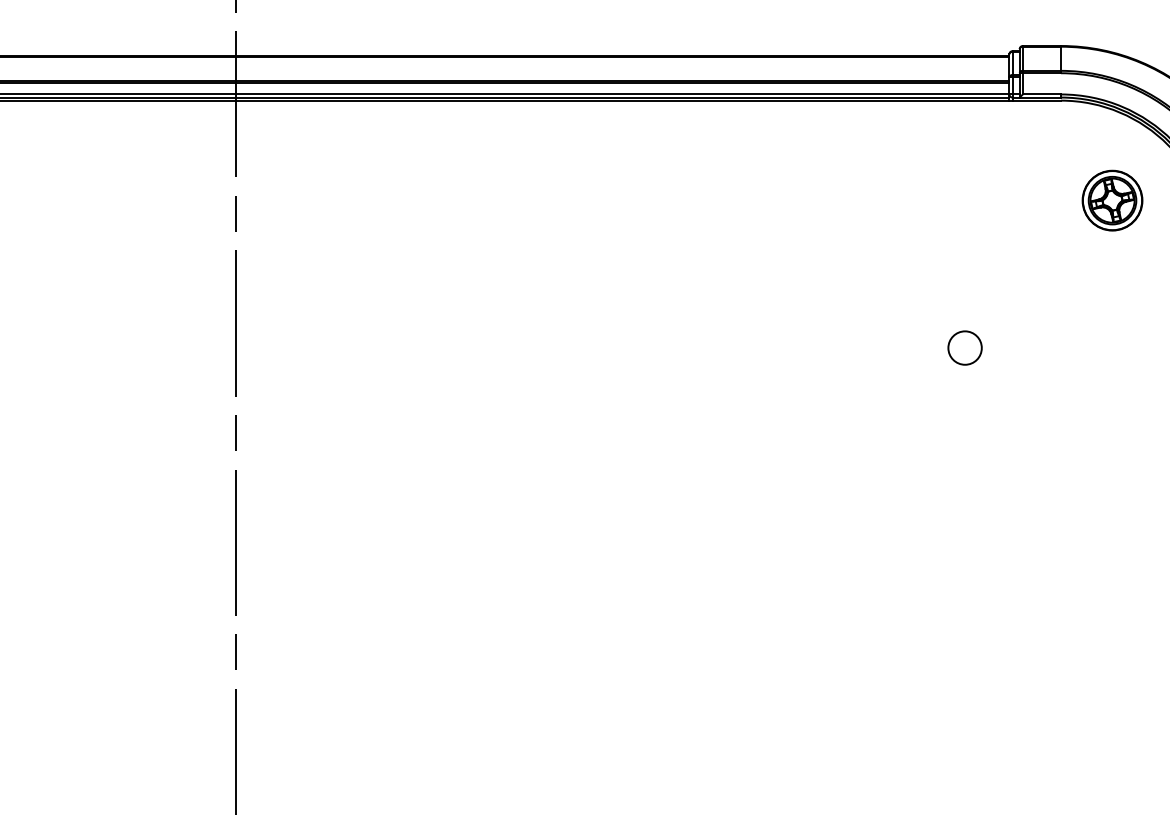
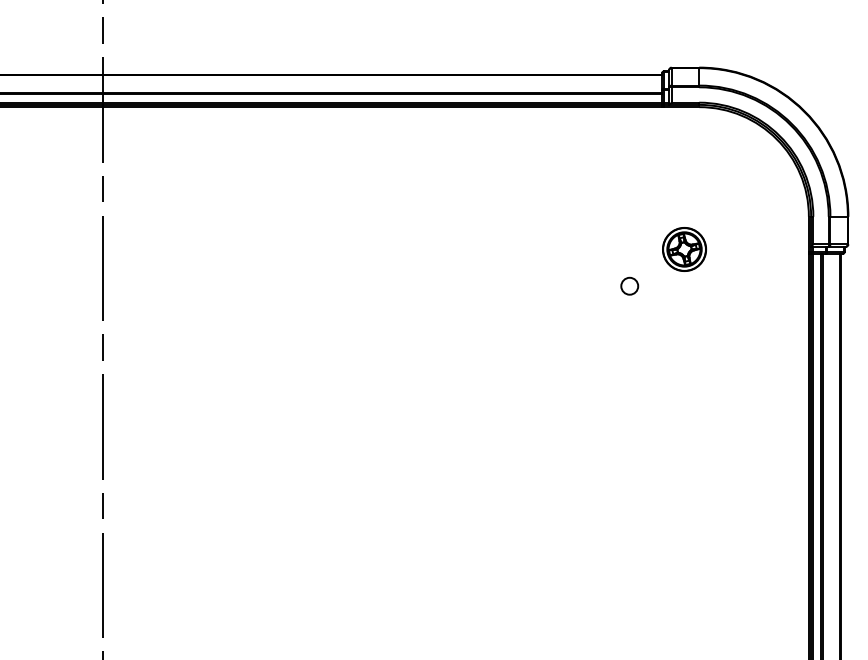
part: (1112, 200) -> (684, 249), moved
circle: (964, 348) -> (629, 286), size x0.7

